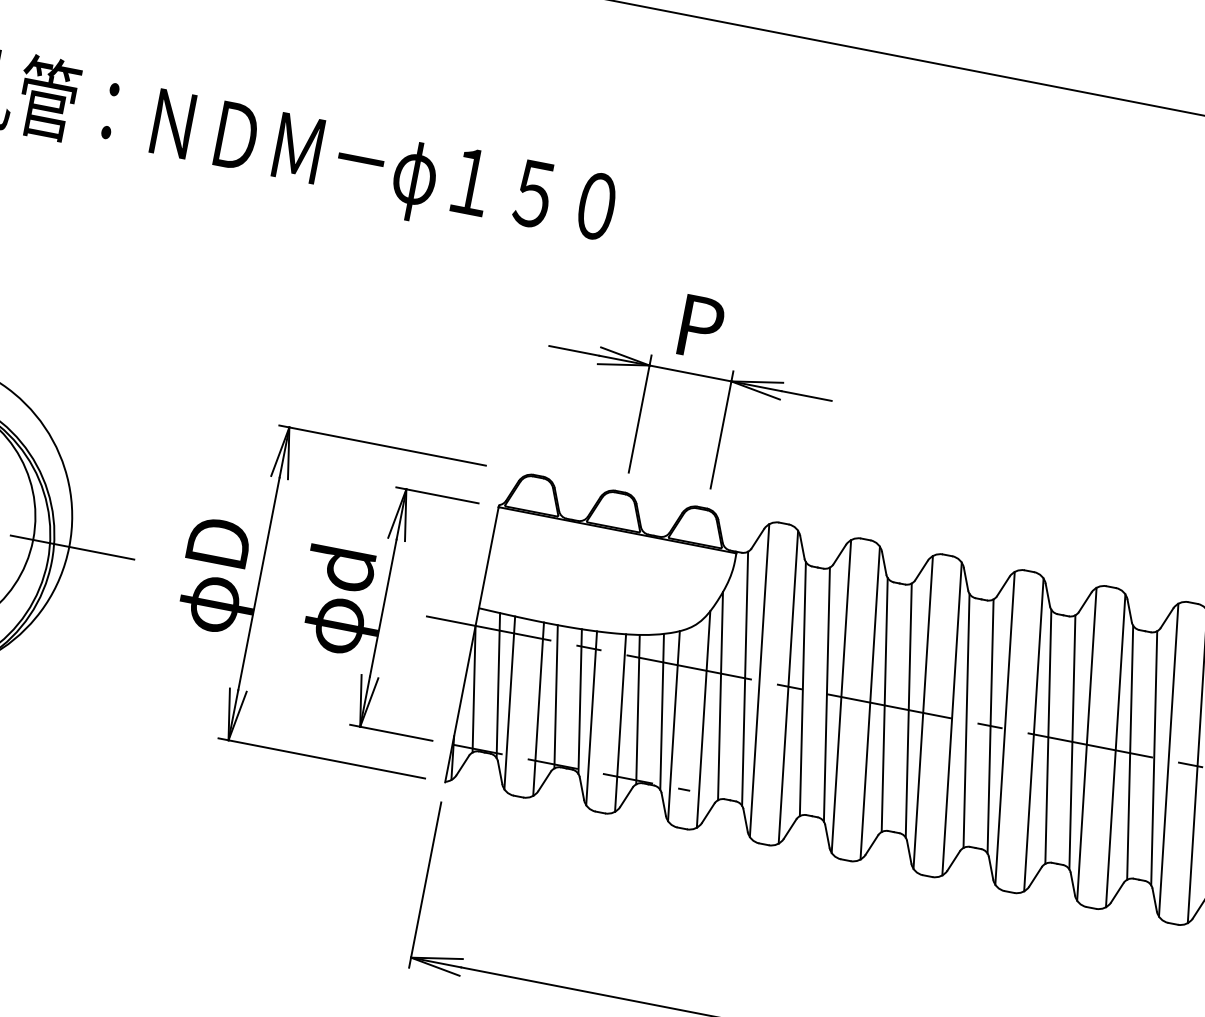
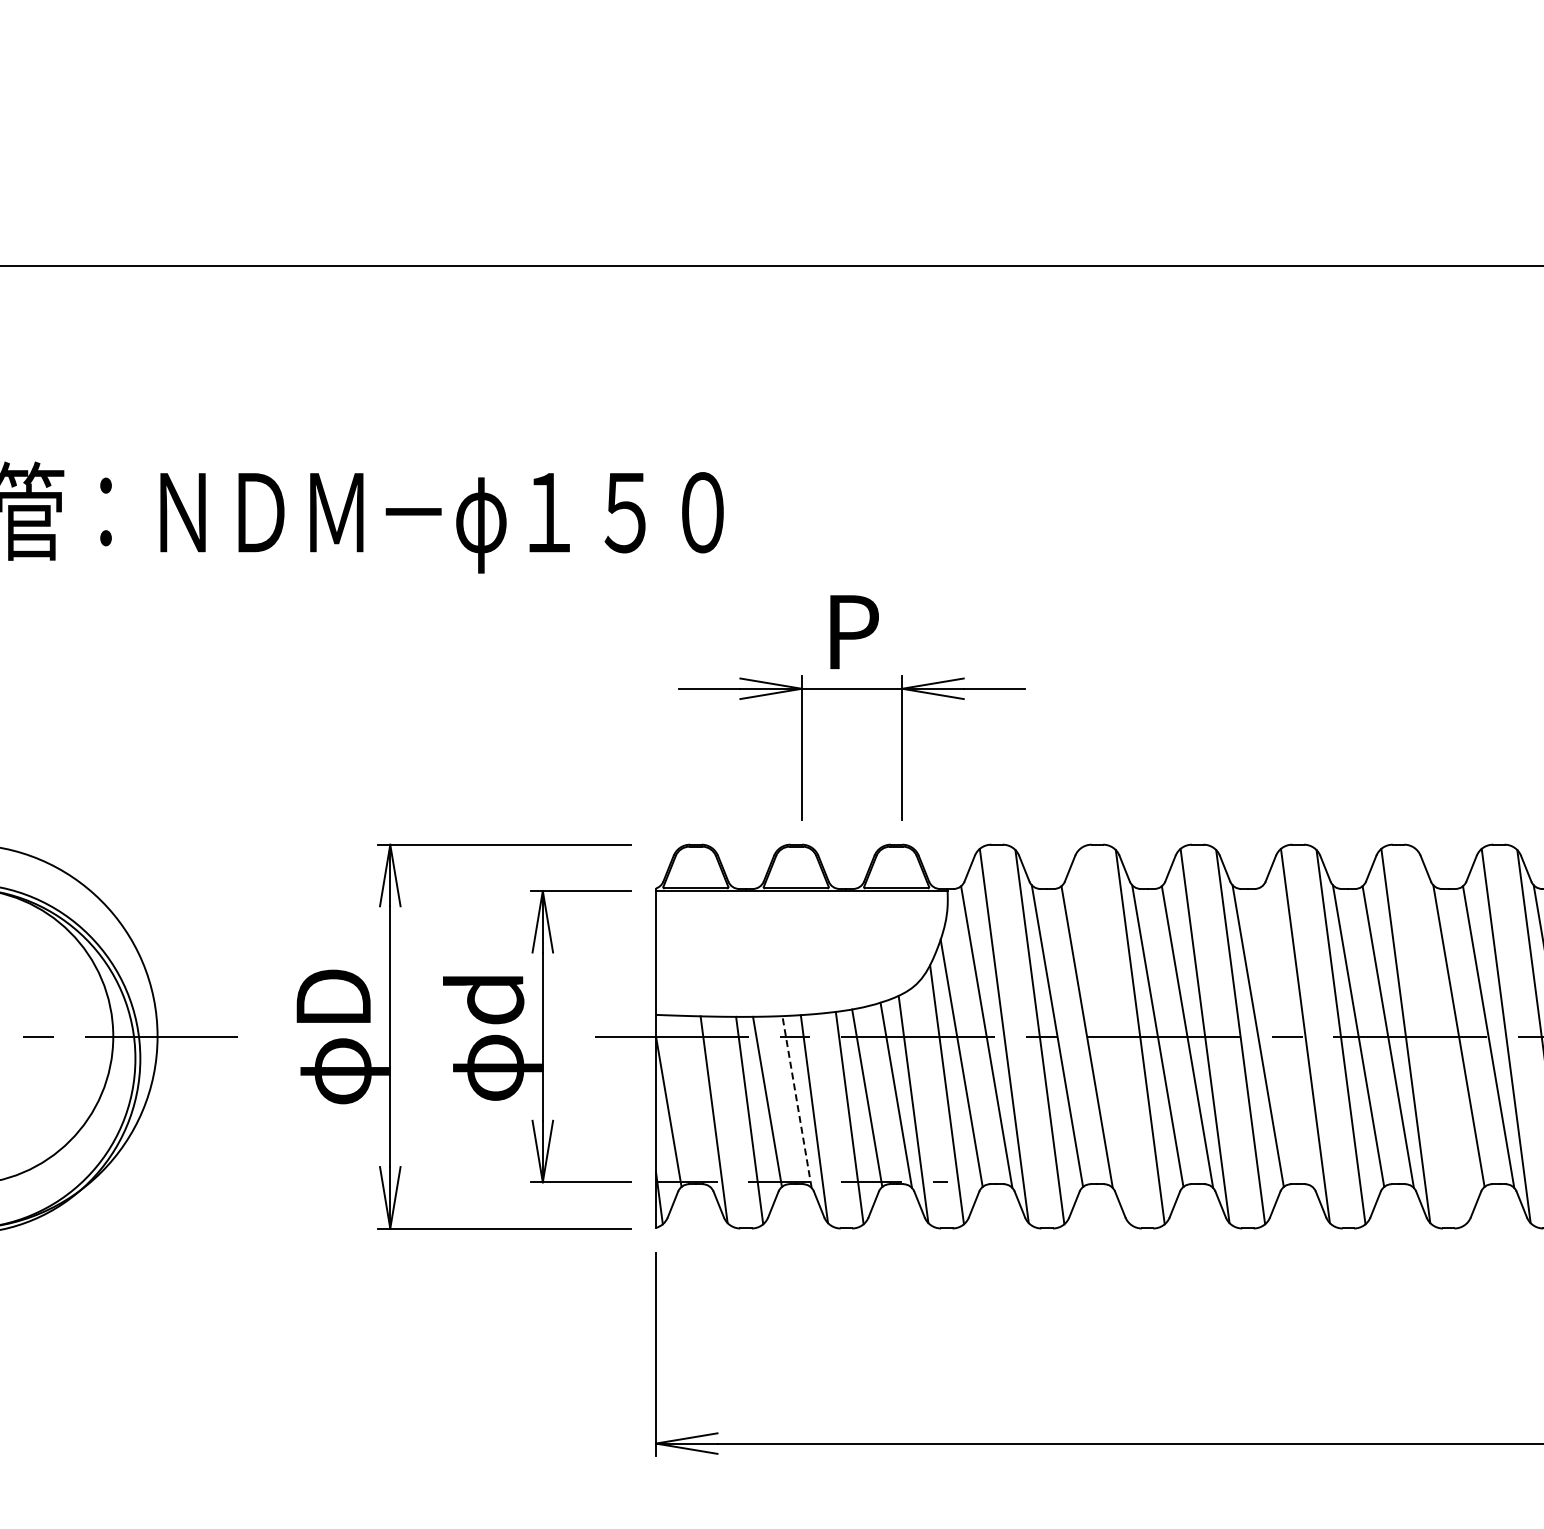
line: (498, 685) -> (696, 1101), removed
line: (841, 696) -> (1104, 1035), removed
line: (579, 701) -> (796, 1101), solid -> dashed
line: (990, 725) -> (1287, 1036), removed
line: (1114, 750) -> (1440, 1037), removed

